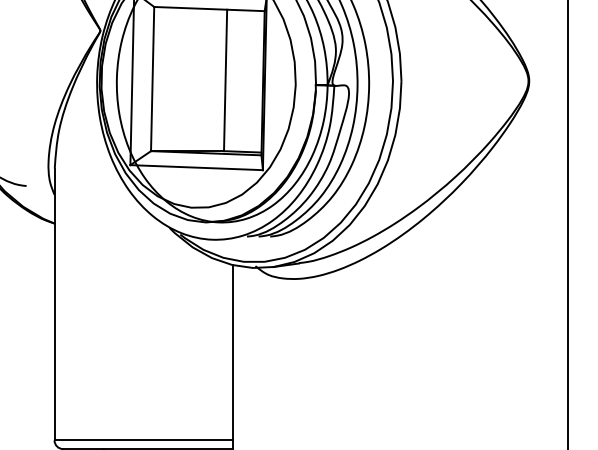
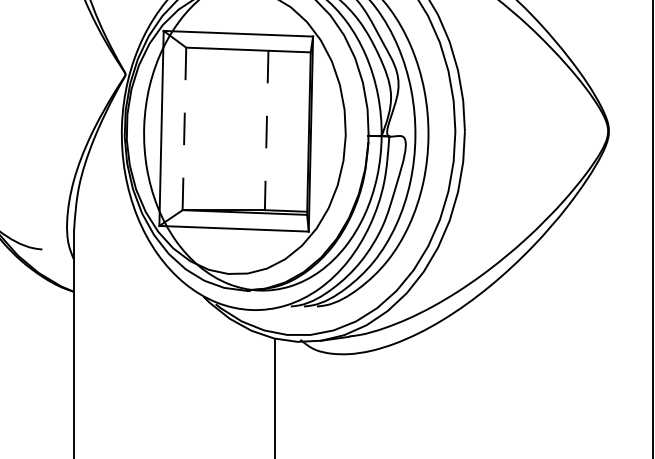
line: (152, 79) -> (184, 129), solid -> dashed
line: (225, 80) -> (266, 130), solid -> dashed

